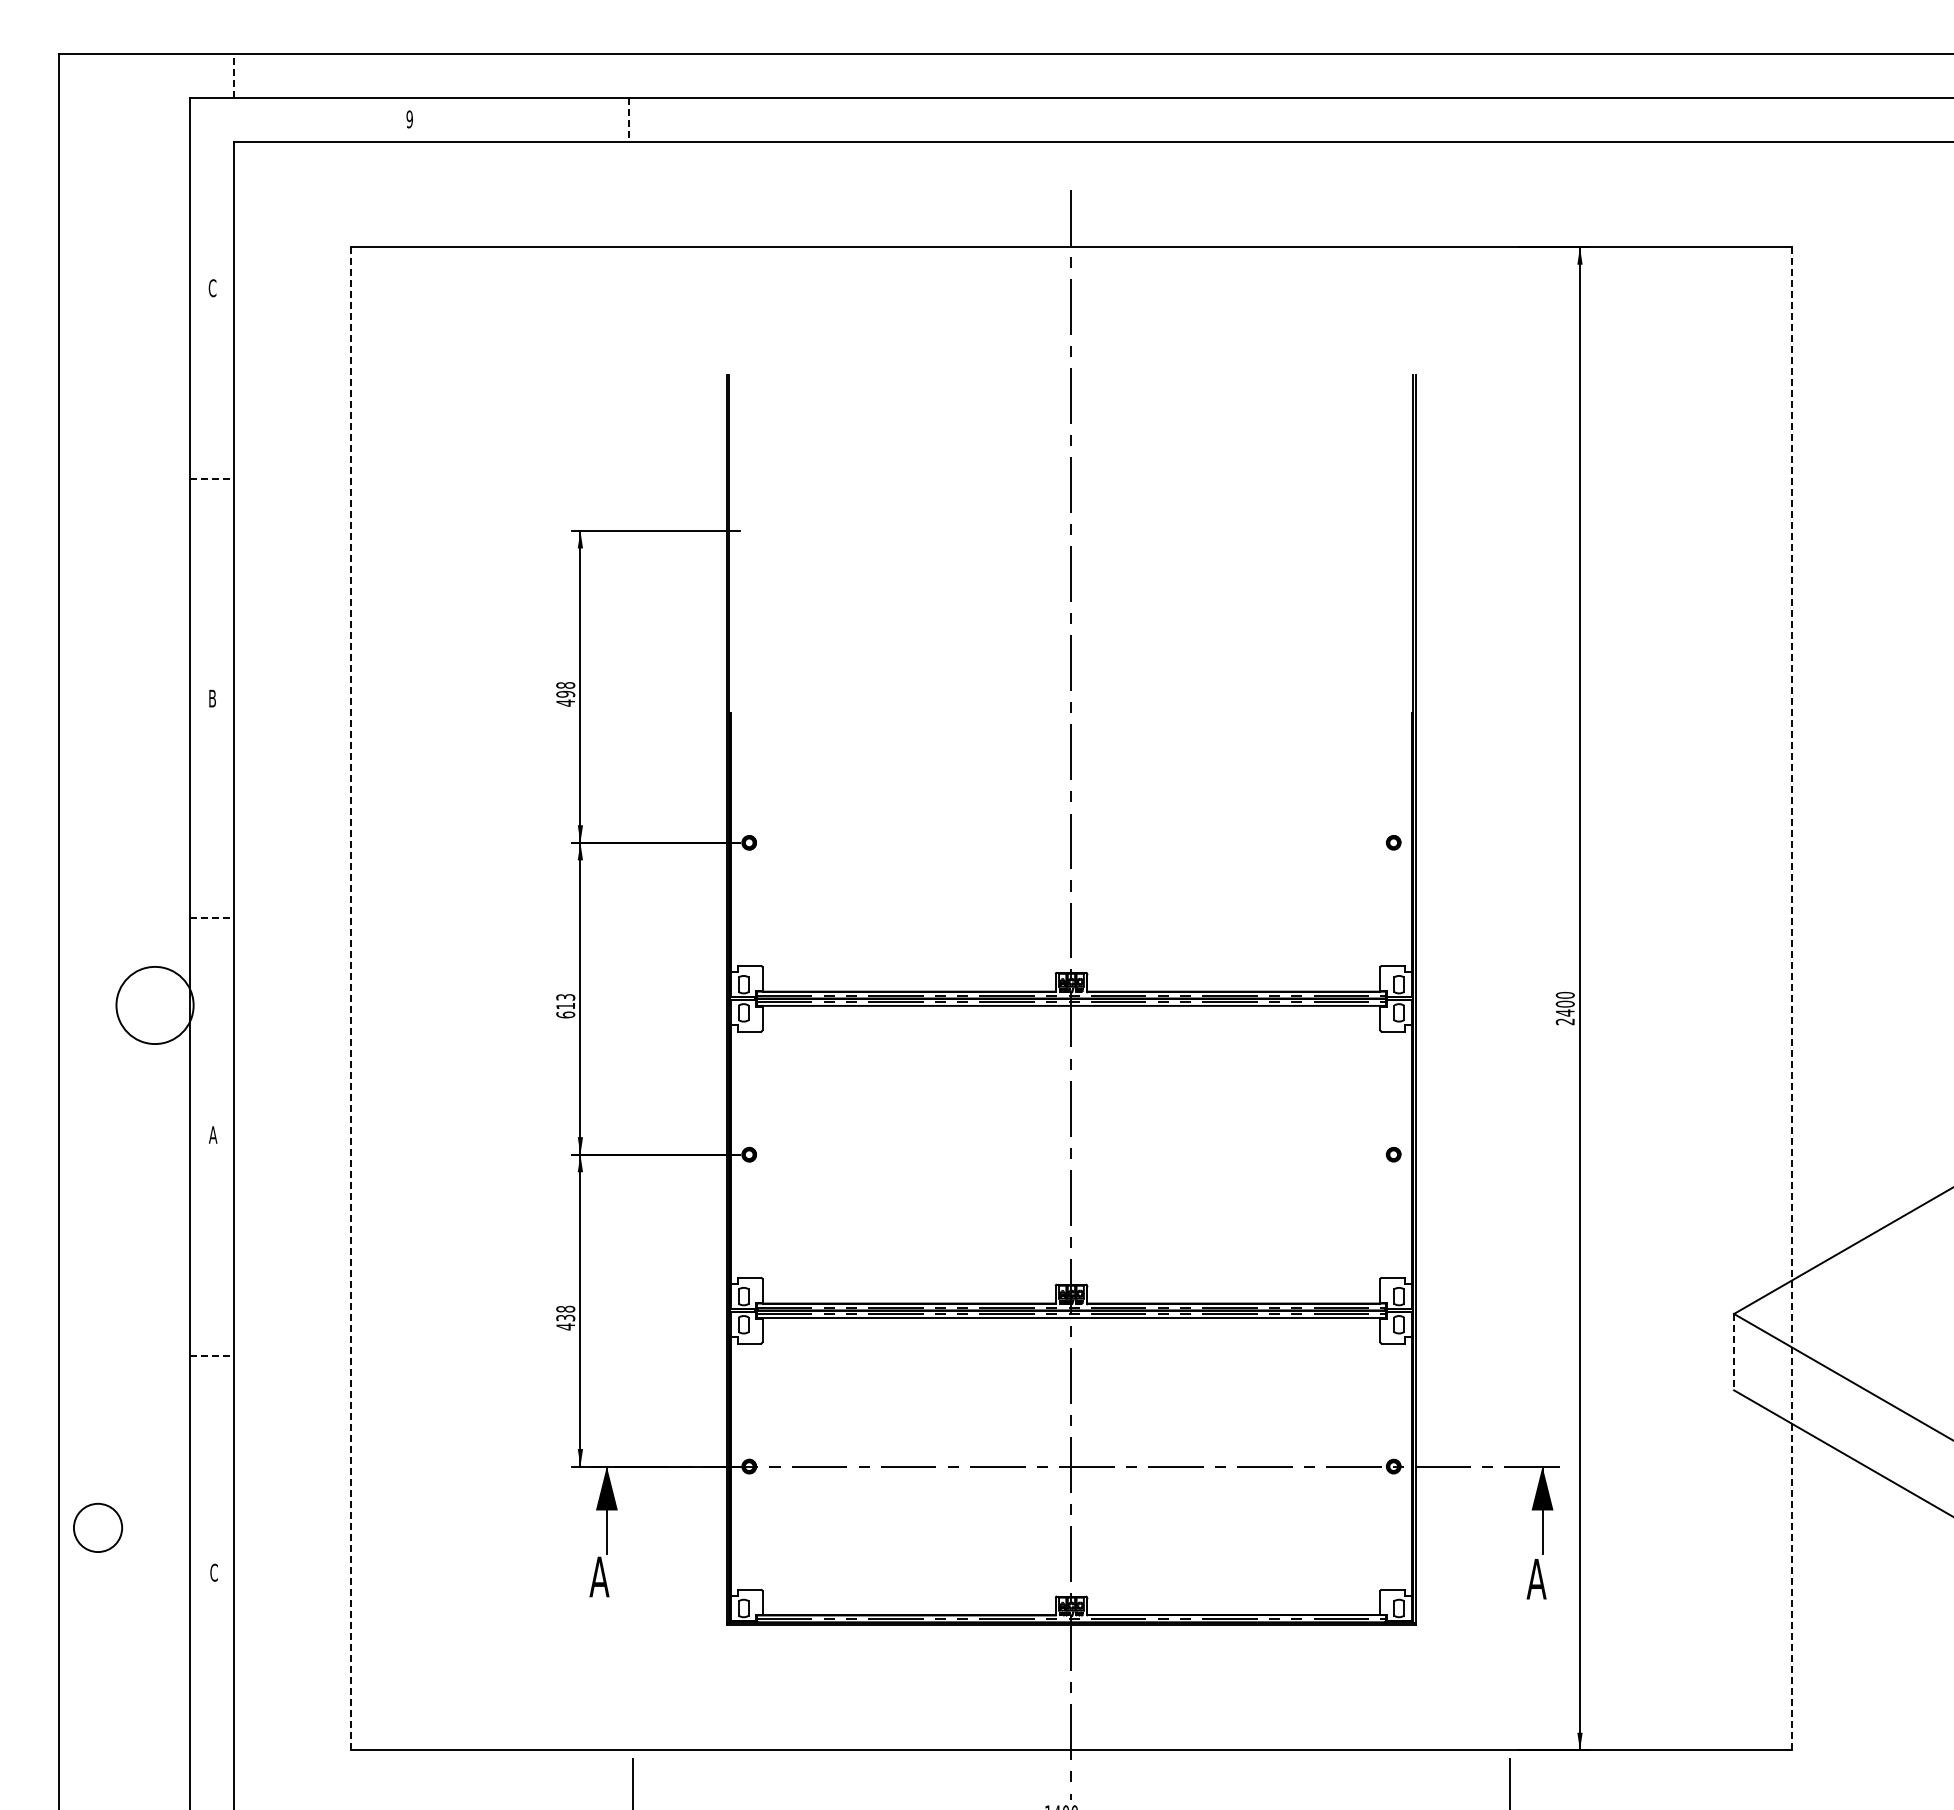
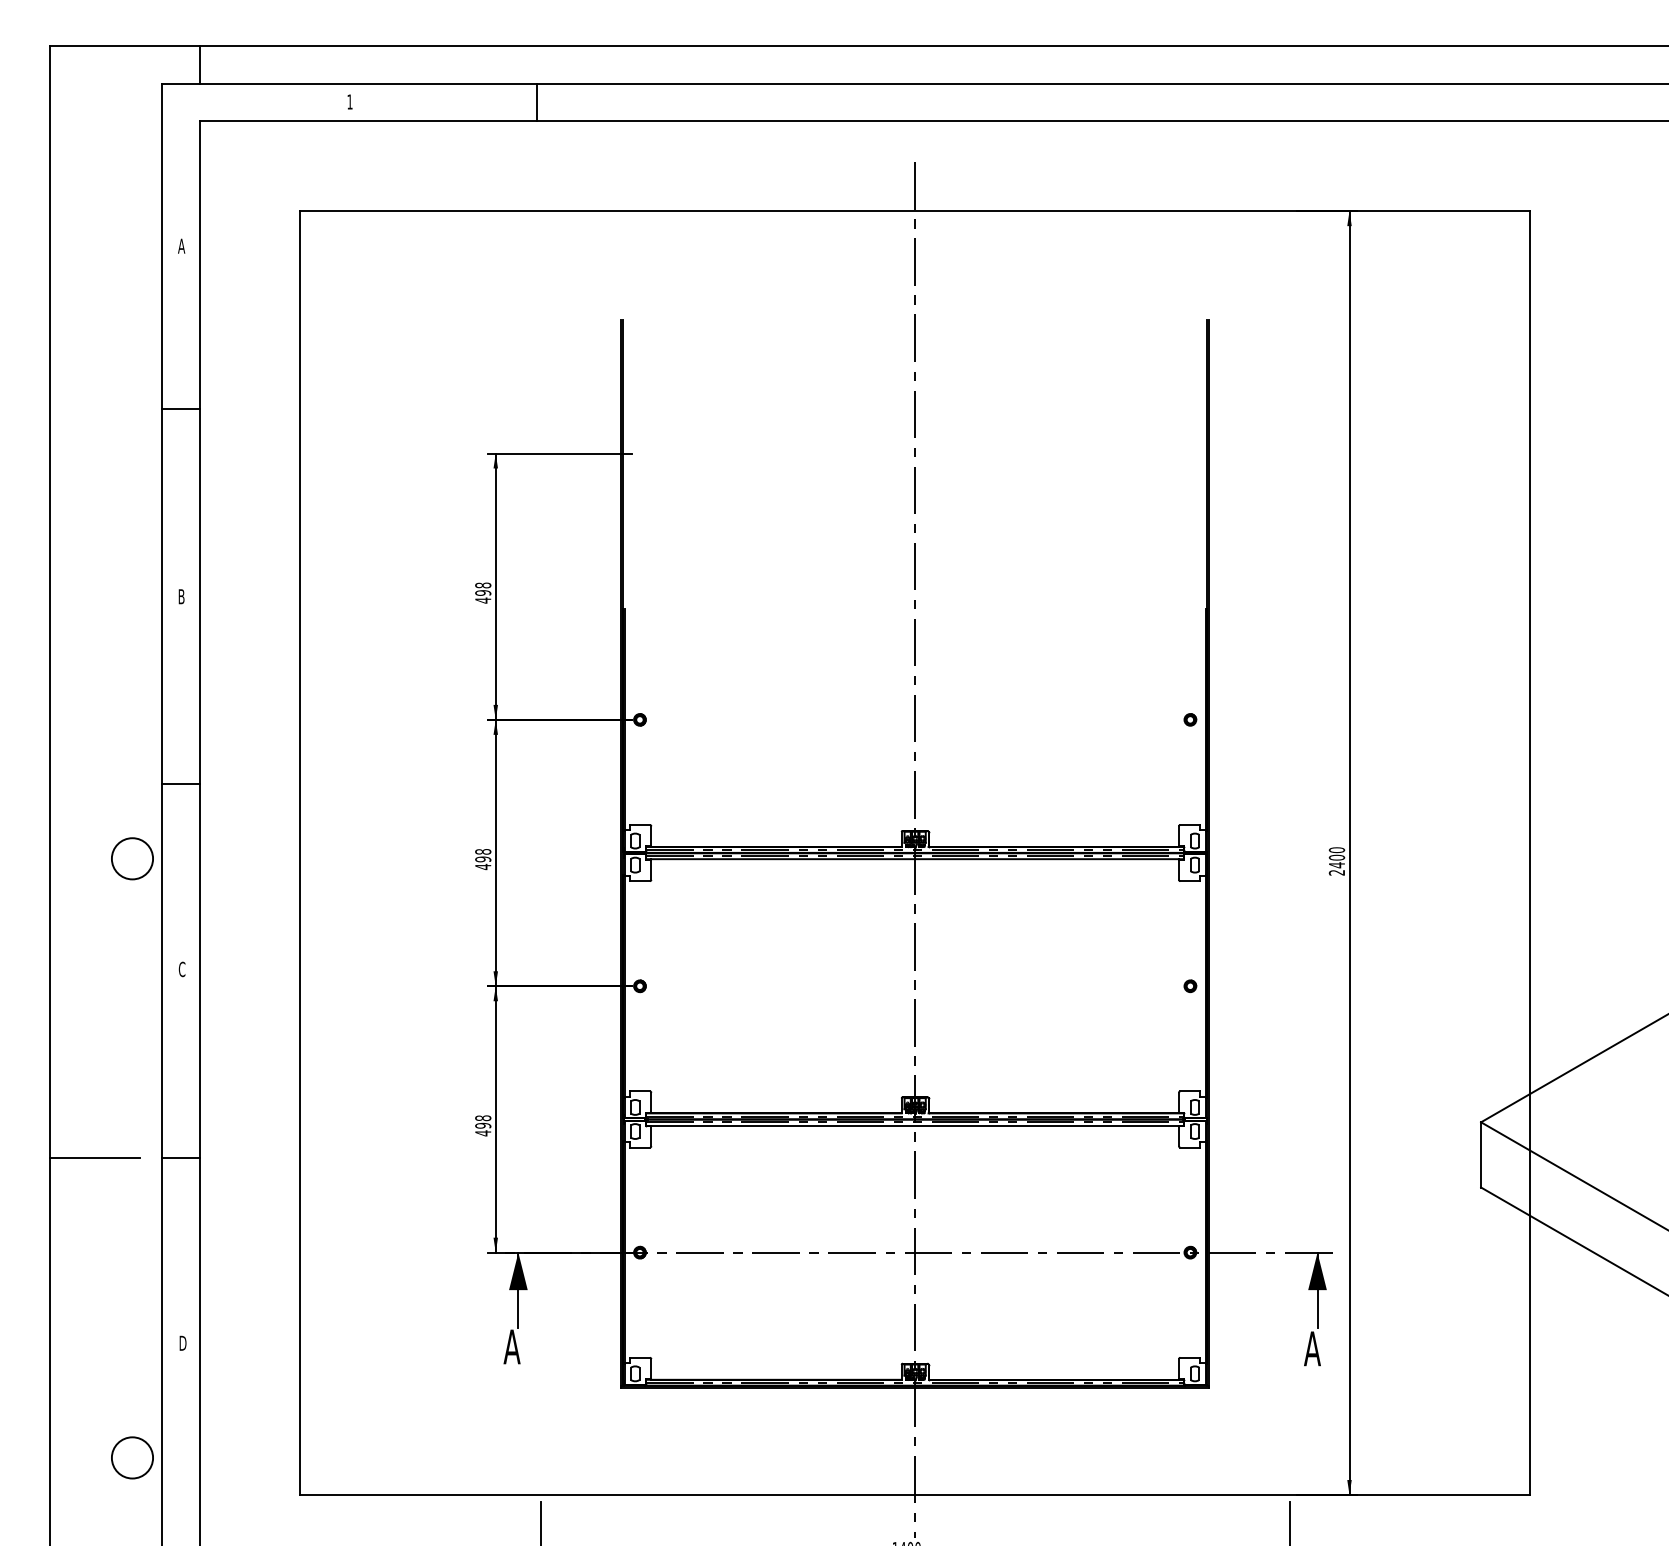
line: (233, 76) -> (199, 65), dashed -> solid
text: (409, 119) -> (349, 102), 9 -> 1
line: (628, 119) -> (536, 102), dashed -> solid
text: (212, 288) -> (181, 246), C -> A
line: (212, 479) -> (181, 409), dashed -> solid
line: (212, 917) -> (181, 783), dashed -> solid
line: (351, 998) -> (300, 852), dashed -> solid
line: (1791, 998) -> (1530, 852), dashed -> solid
circle: (154, 1005) -> (132, 858), size x0.62
text: (565, 1006) -> (483, 859), 613 -> 498
text: (213, 1134) -> (182, 969), A -> C
text: (565, 1317) -> (483, 1125), 438 -> 498
line: (1734, 1352) -> (1481, 1155), dashed -> solid
line: (110, 1356) -> (94, 1158), added
line: (212, 1356) -> (181, 1158), dashed -> solid
circle: (98, 1527) -> (132, 1457), moved
text: (214, 1572) -> (183, 1343), C -> D

